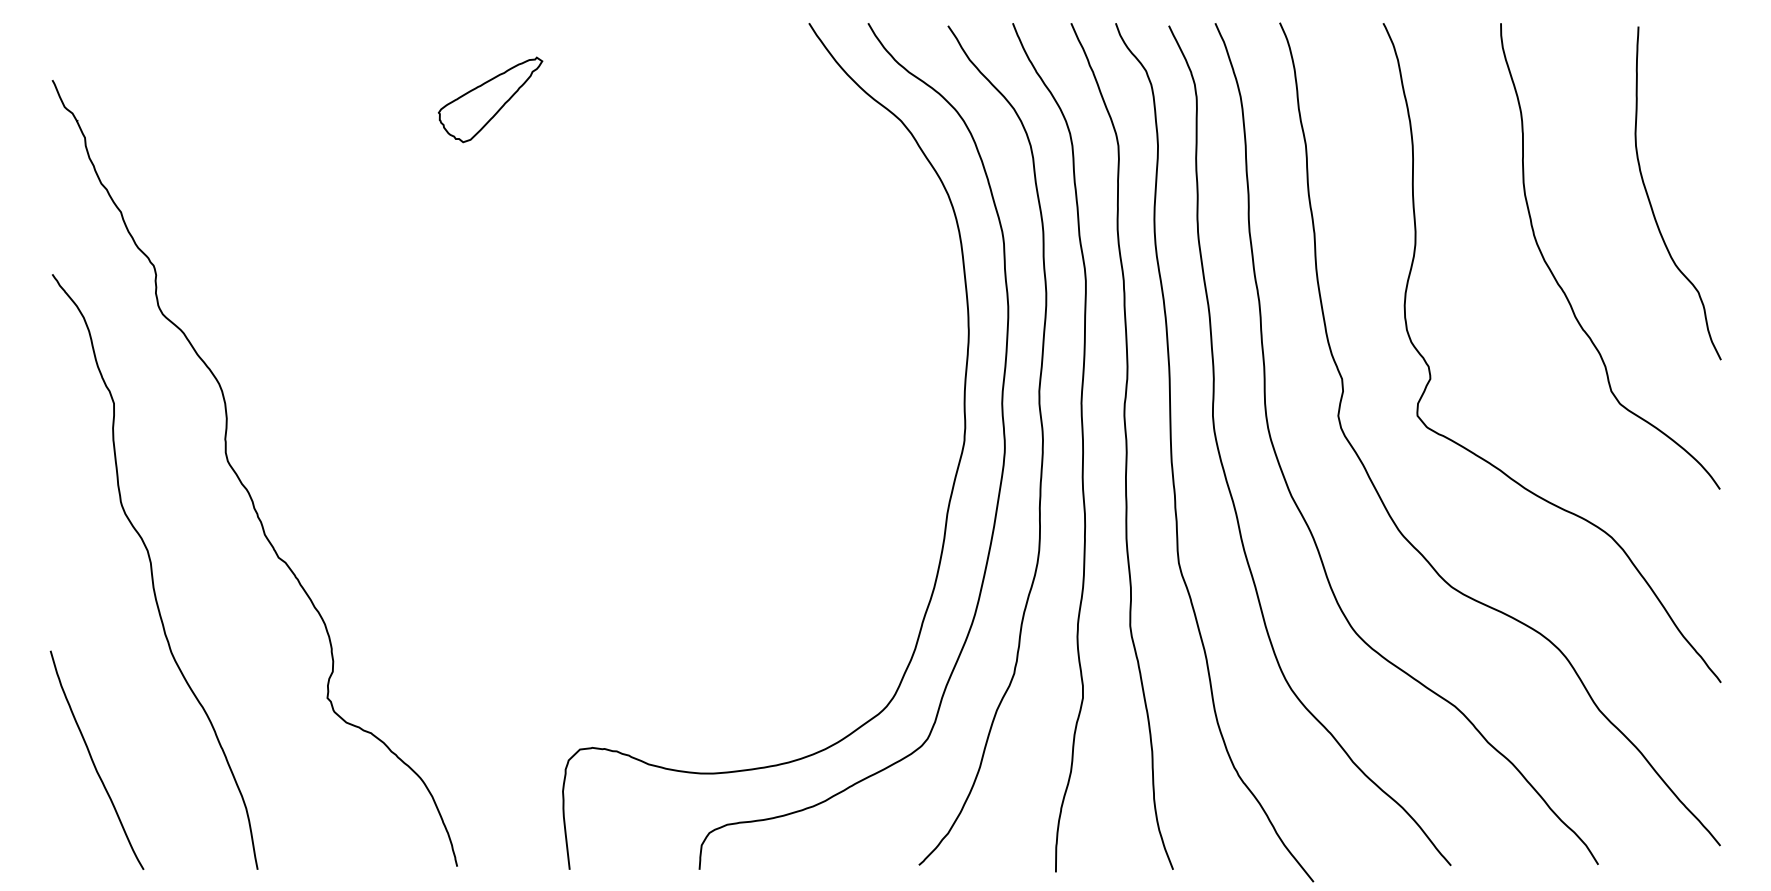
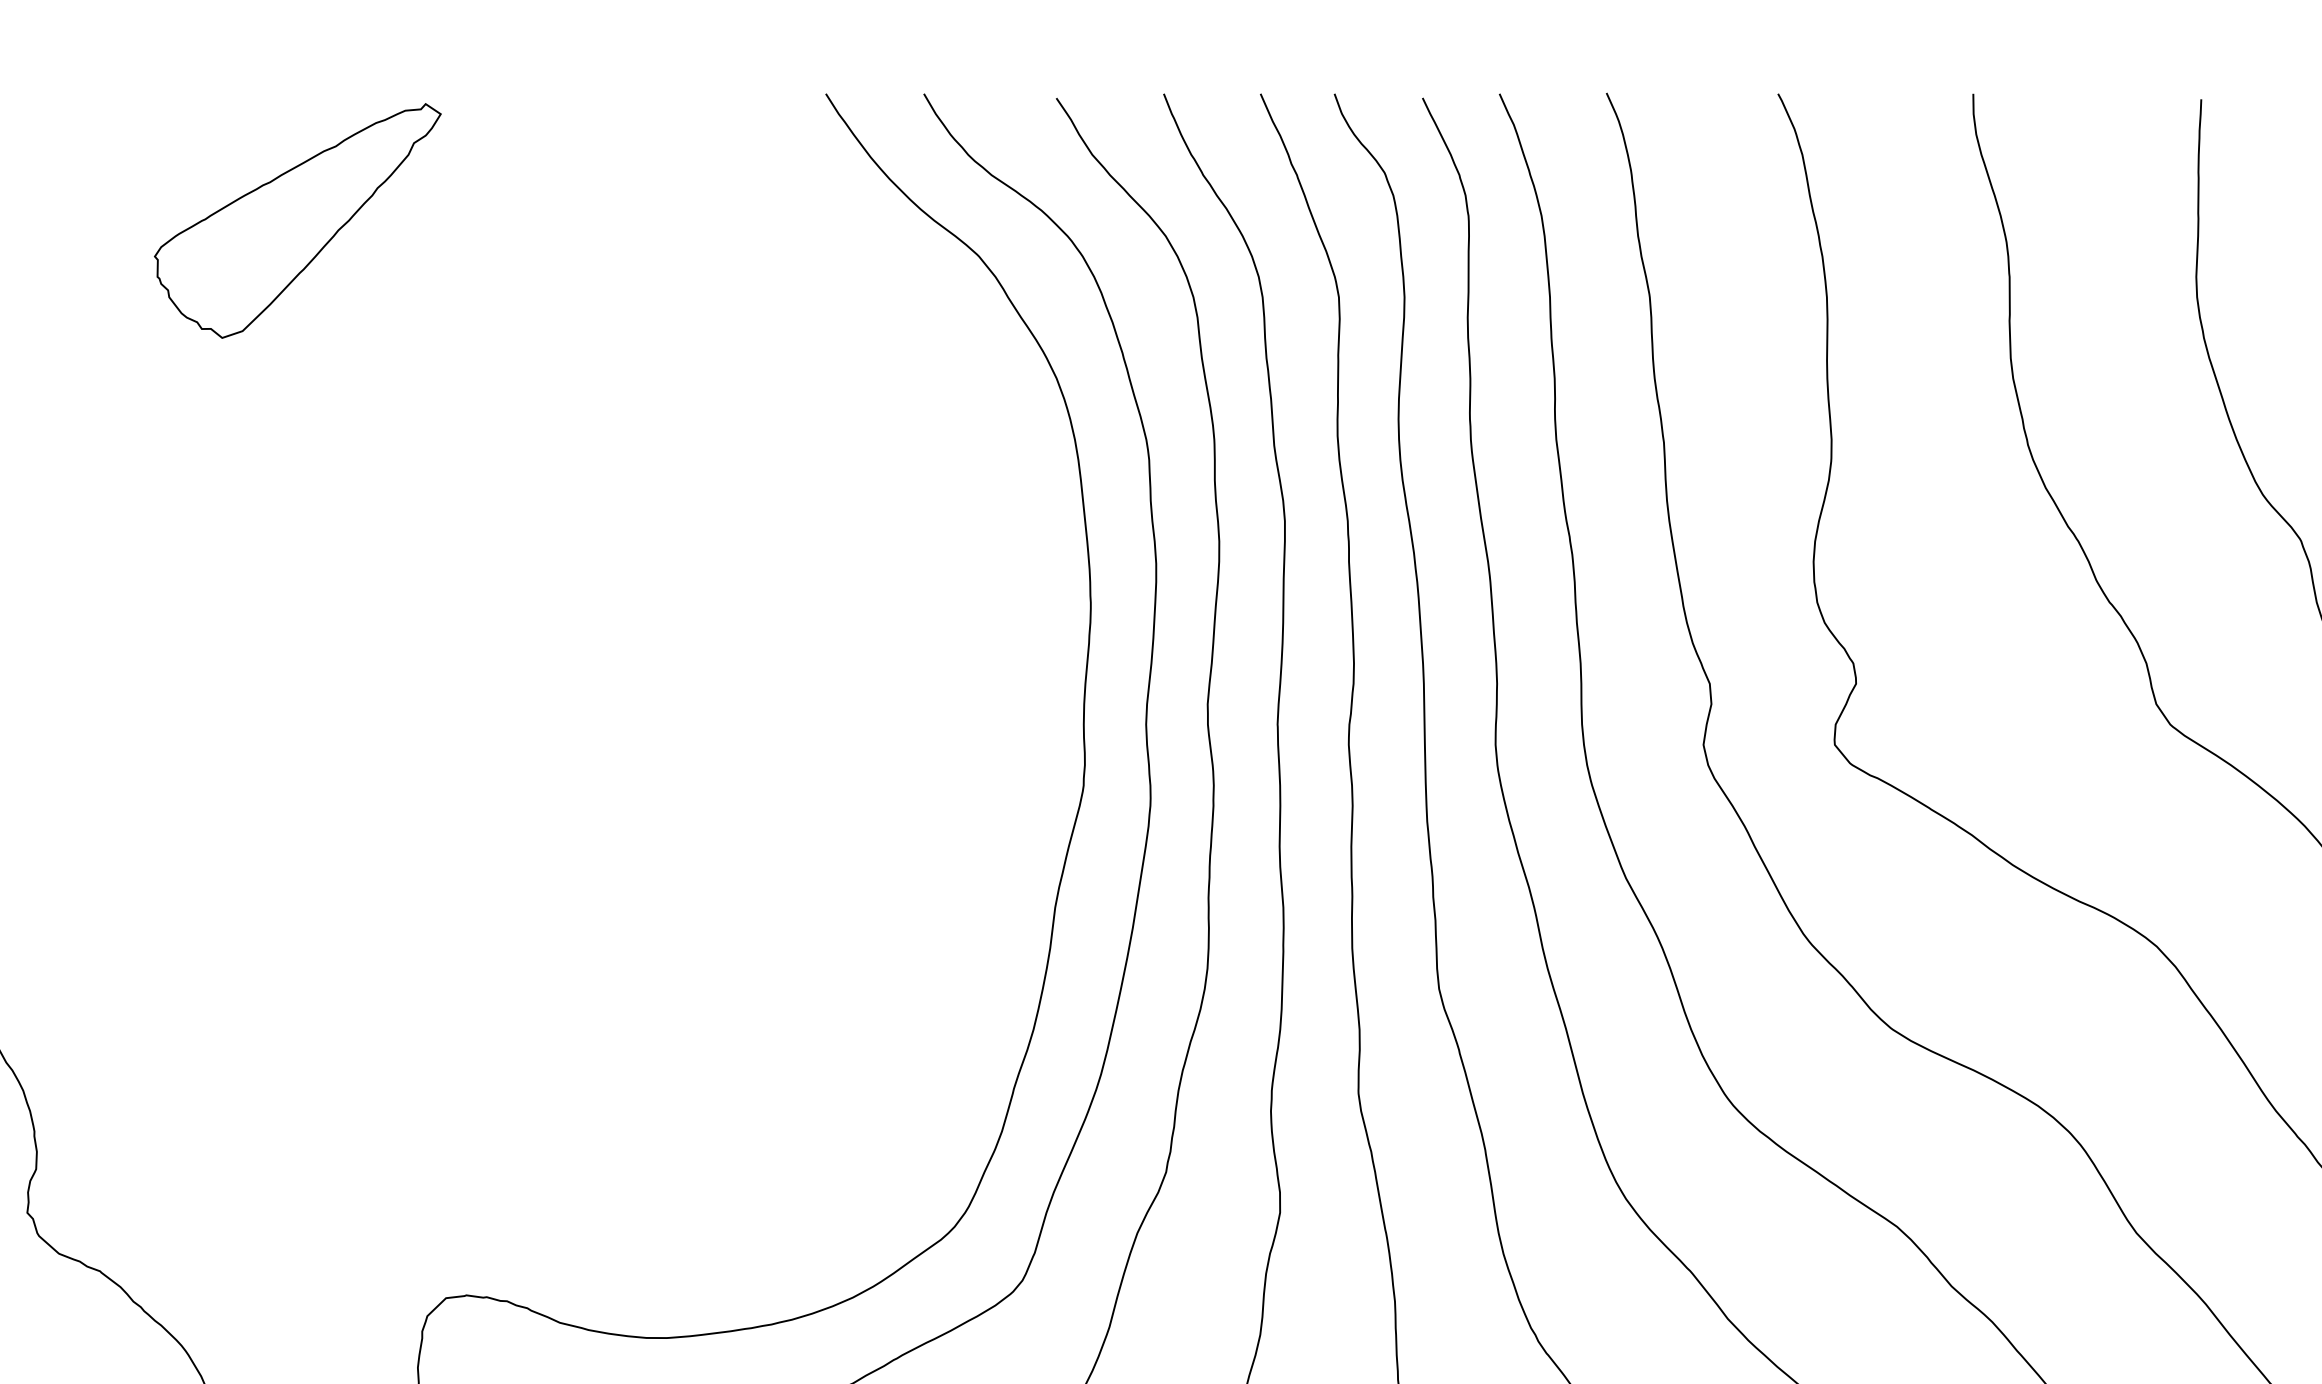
part: (490, 99) -> (297, 220), size x1.67

